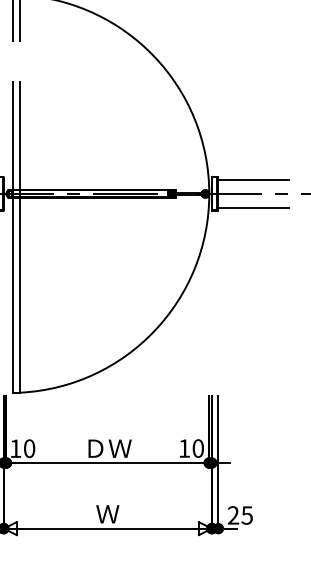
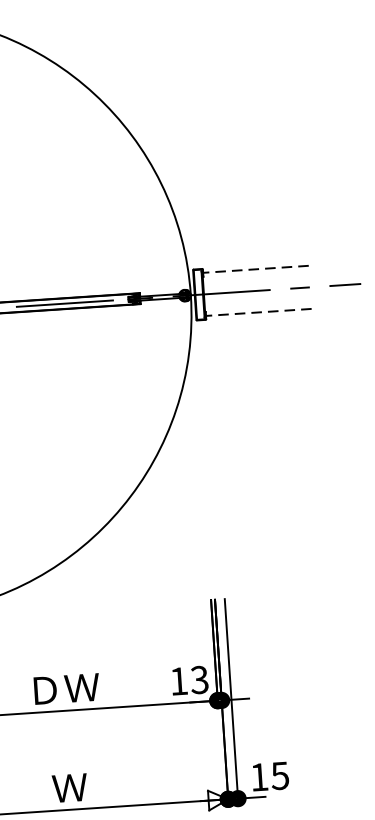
line: (252, 179) -> (254, 269), solid -> dashed
line: (252, 208) -> (257, 312), solid -> dashed
text: (197, 448) -> (198, 679), 10 -> 13
text: (233, 515) -> (259, 777), 25 -> 15

